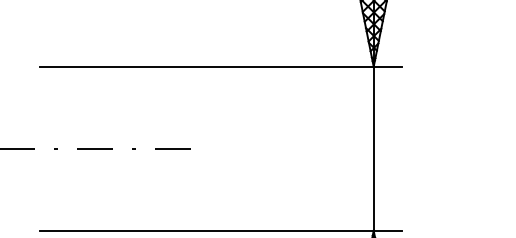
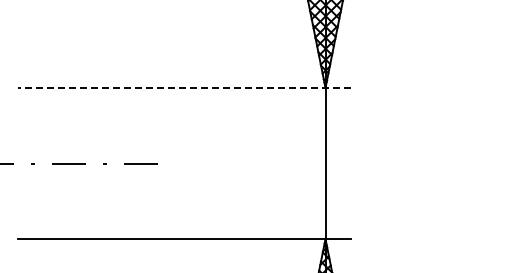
line: (220, 66) -> (184, 87), solid -> dashed

